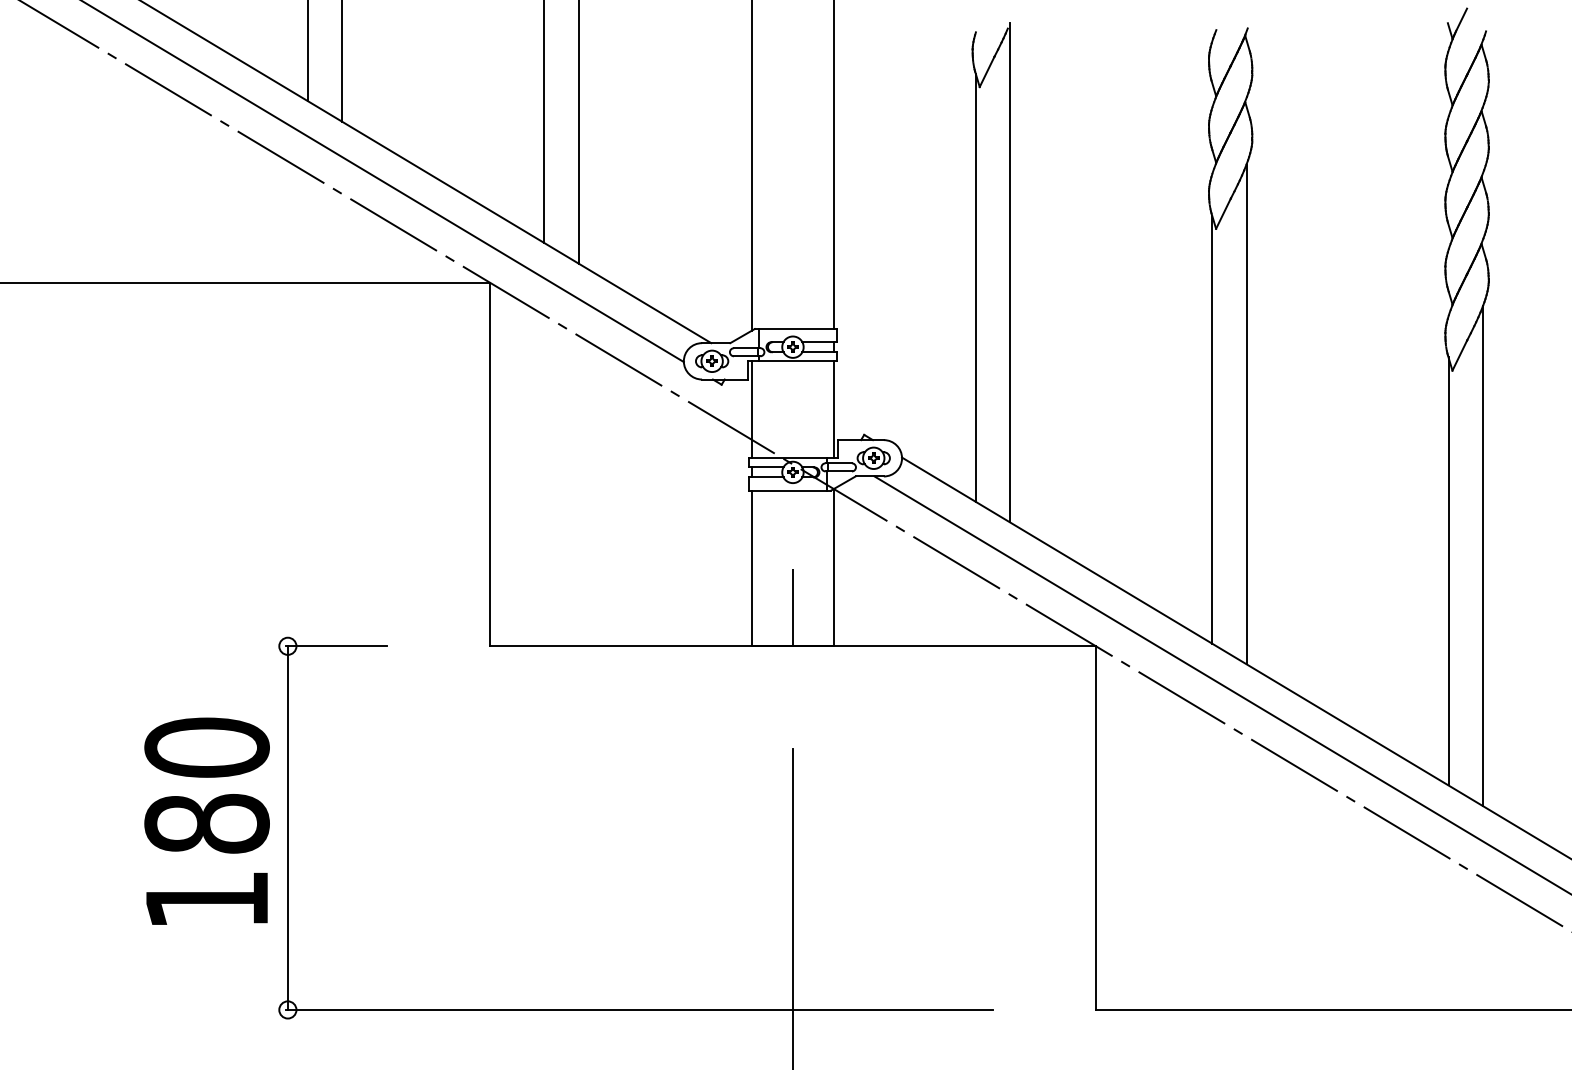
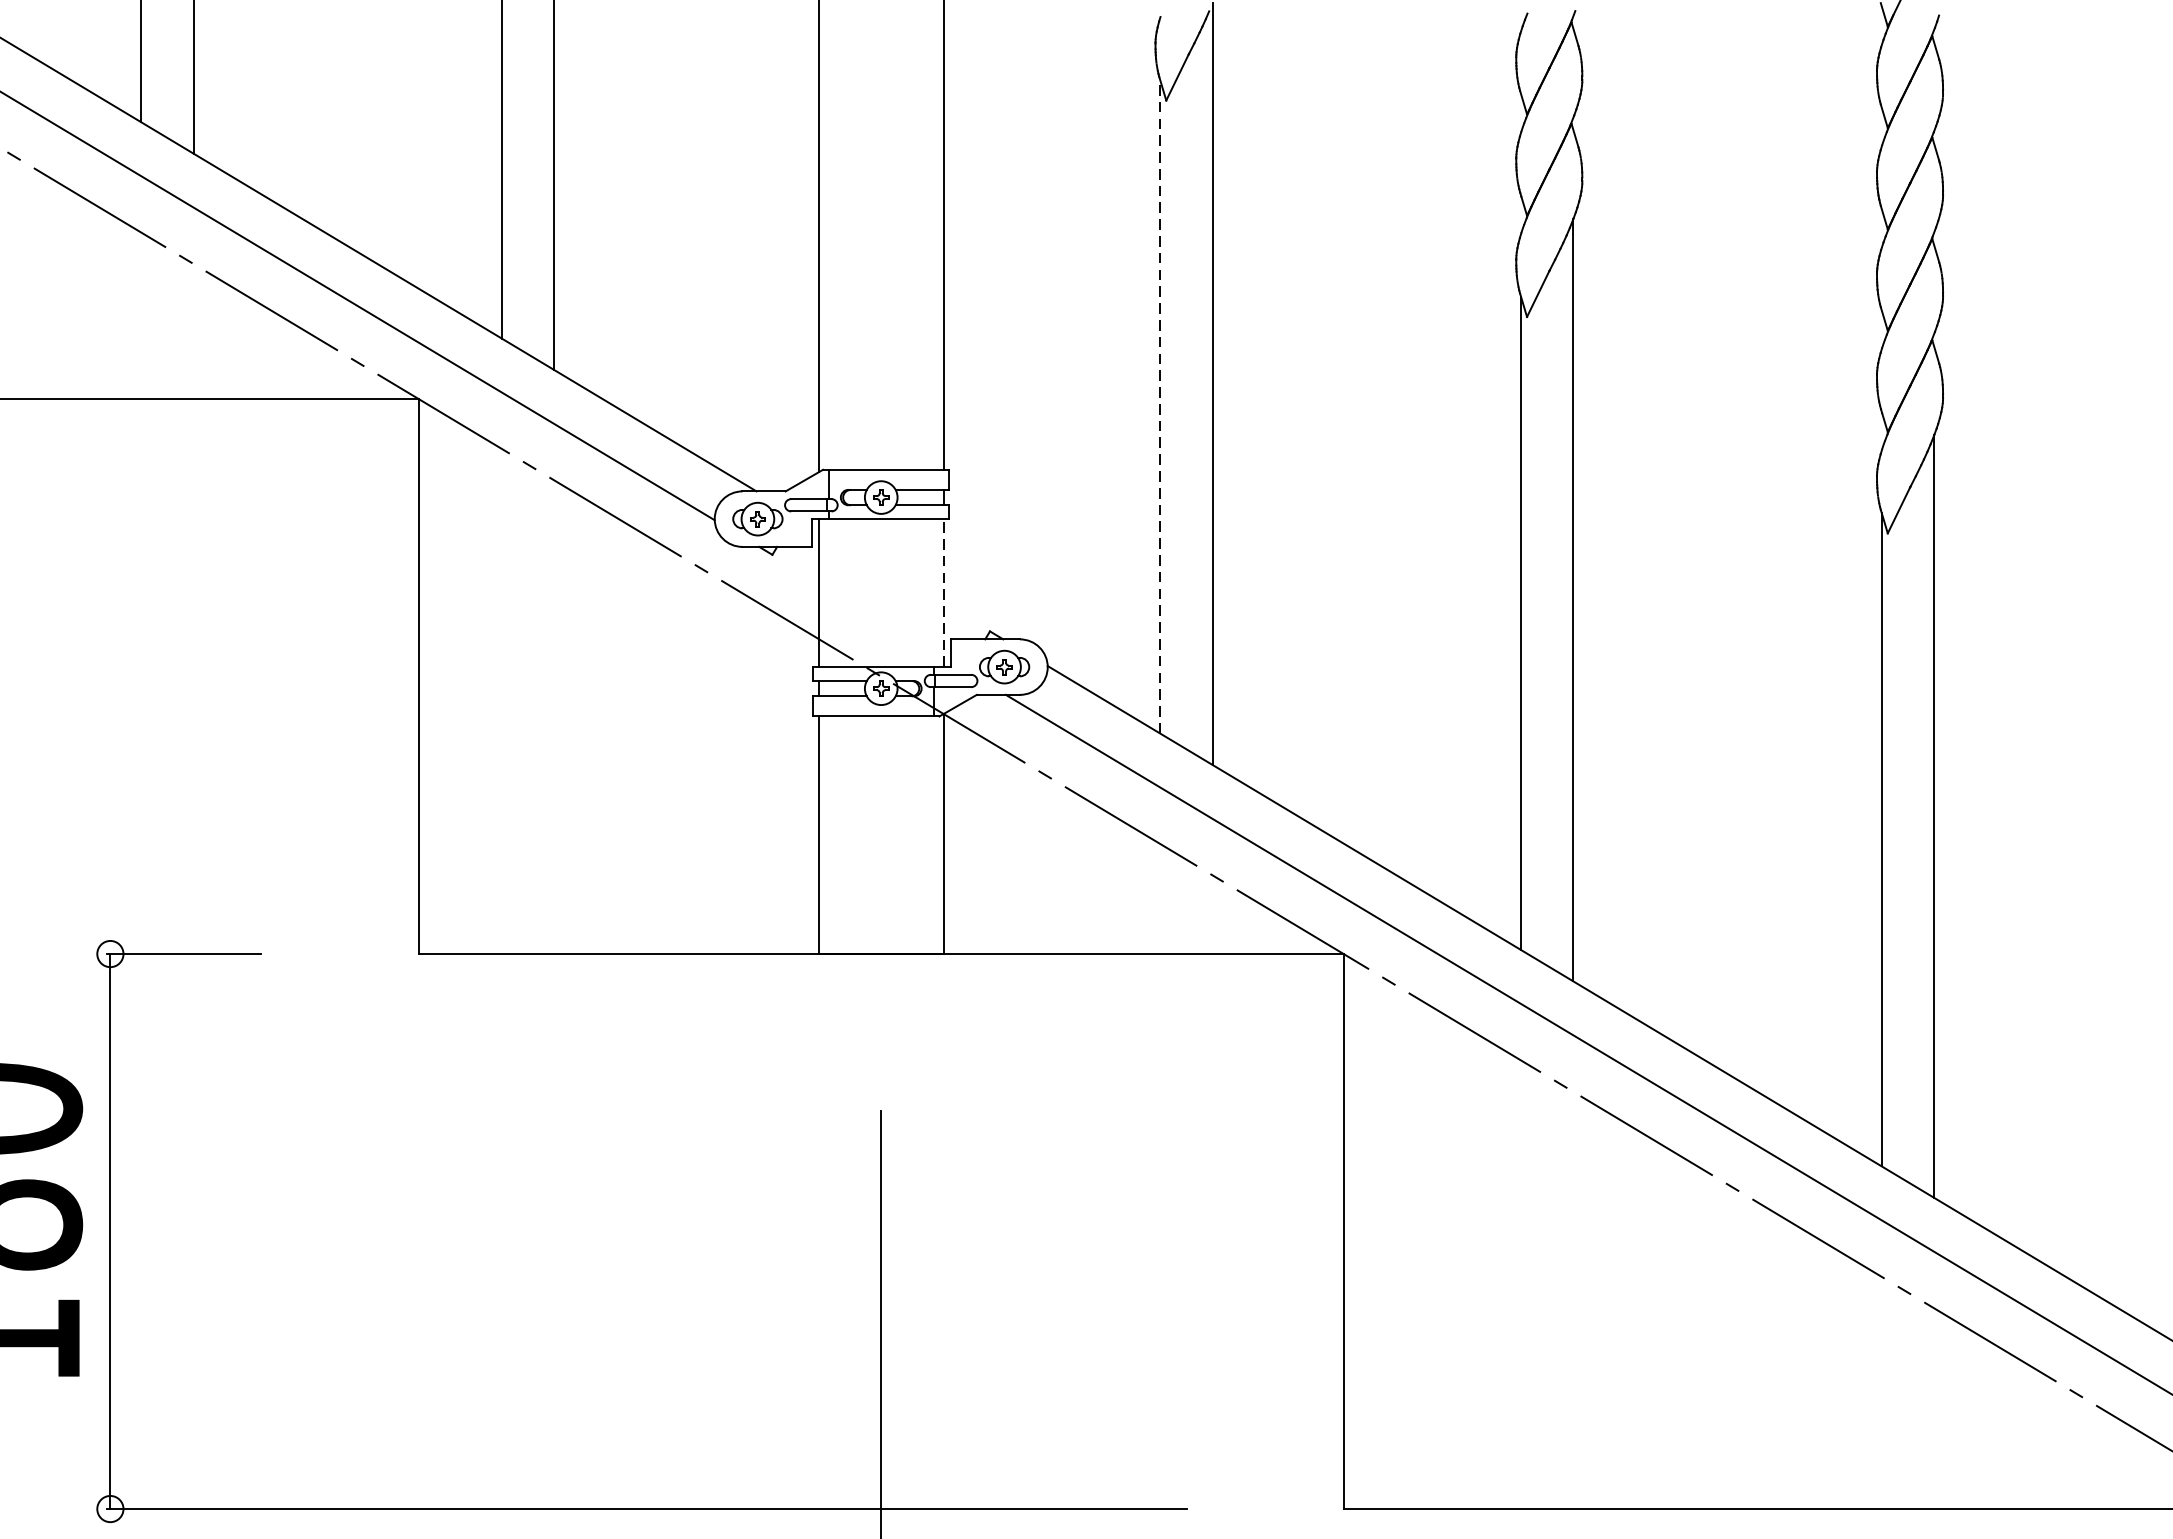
line: (975, 287) -> (1159, 406), solid -> dashed
line: (833, 409) -> (943, 592), solid -> dashed
line: (792, 607) -> (880, 894), removed

